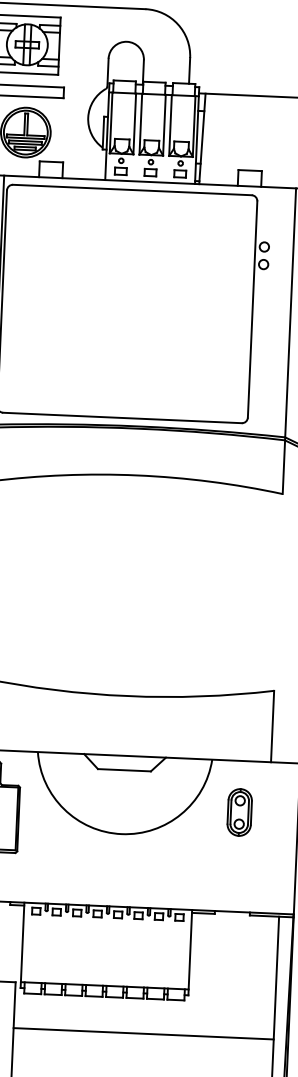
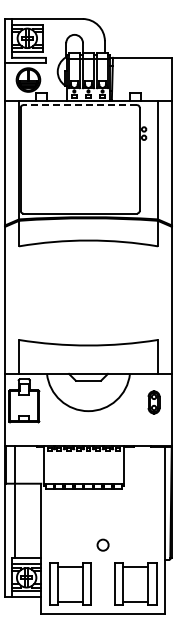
line: (132, 190) -> (80, 105), solid -> dashed
part: (238, 812) -> (153, 402), moved
line: (142, 1033) -> (102, 505), removed

